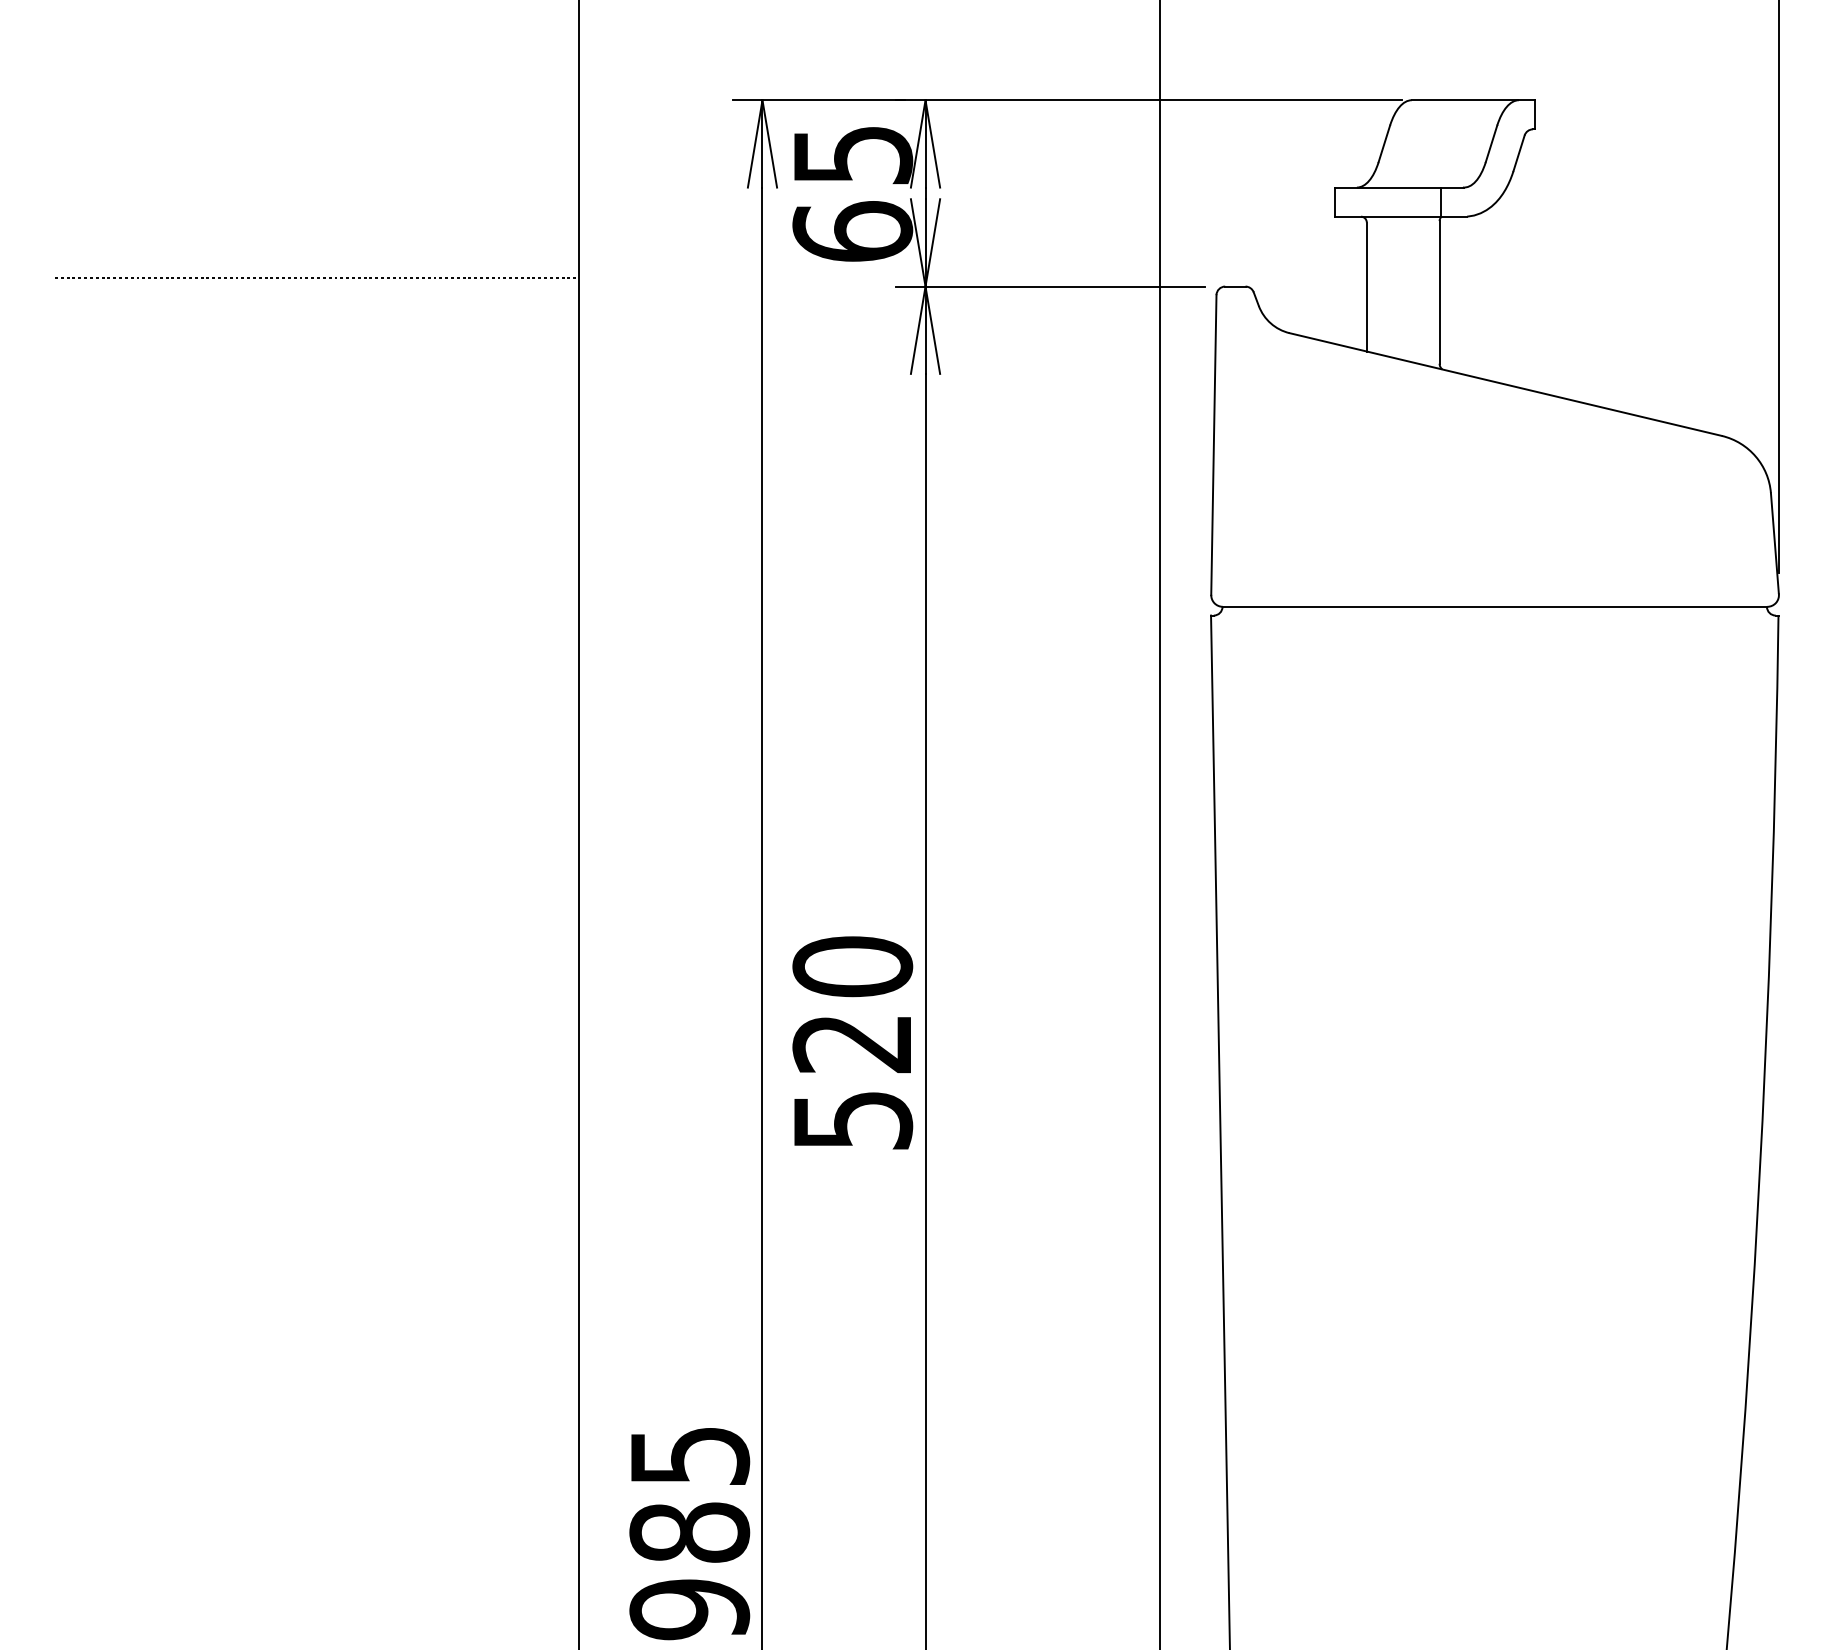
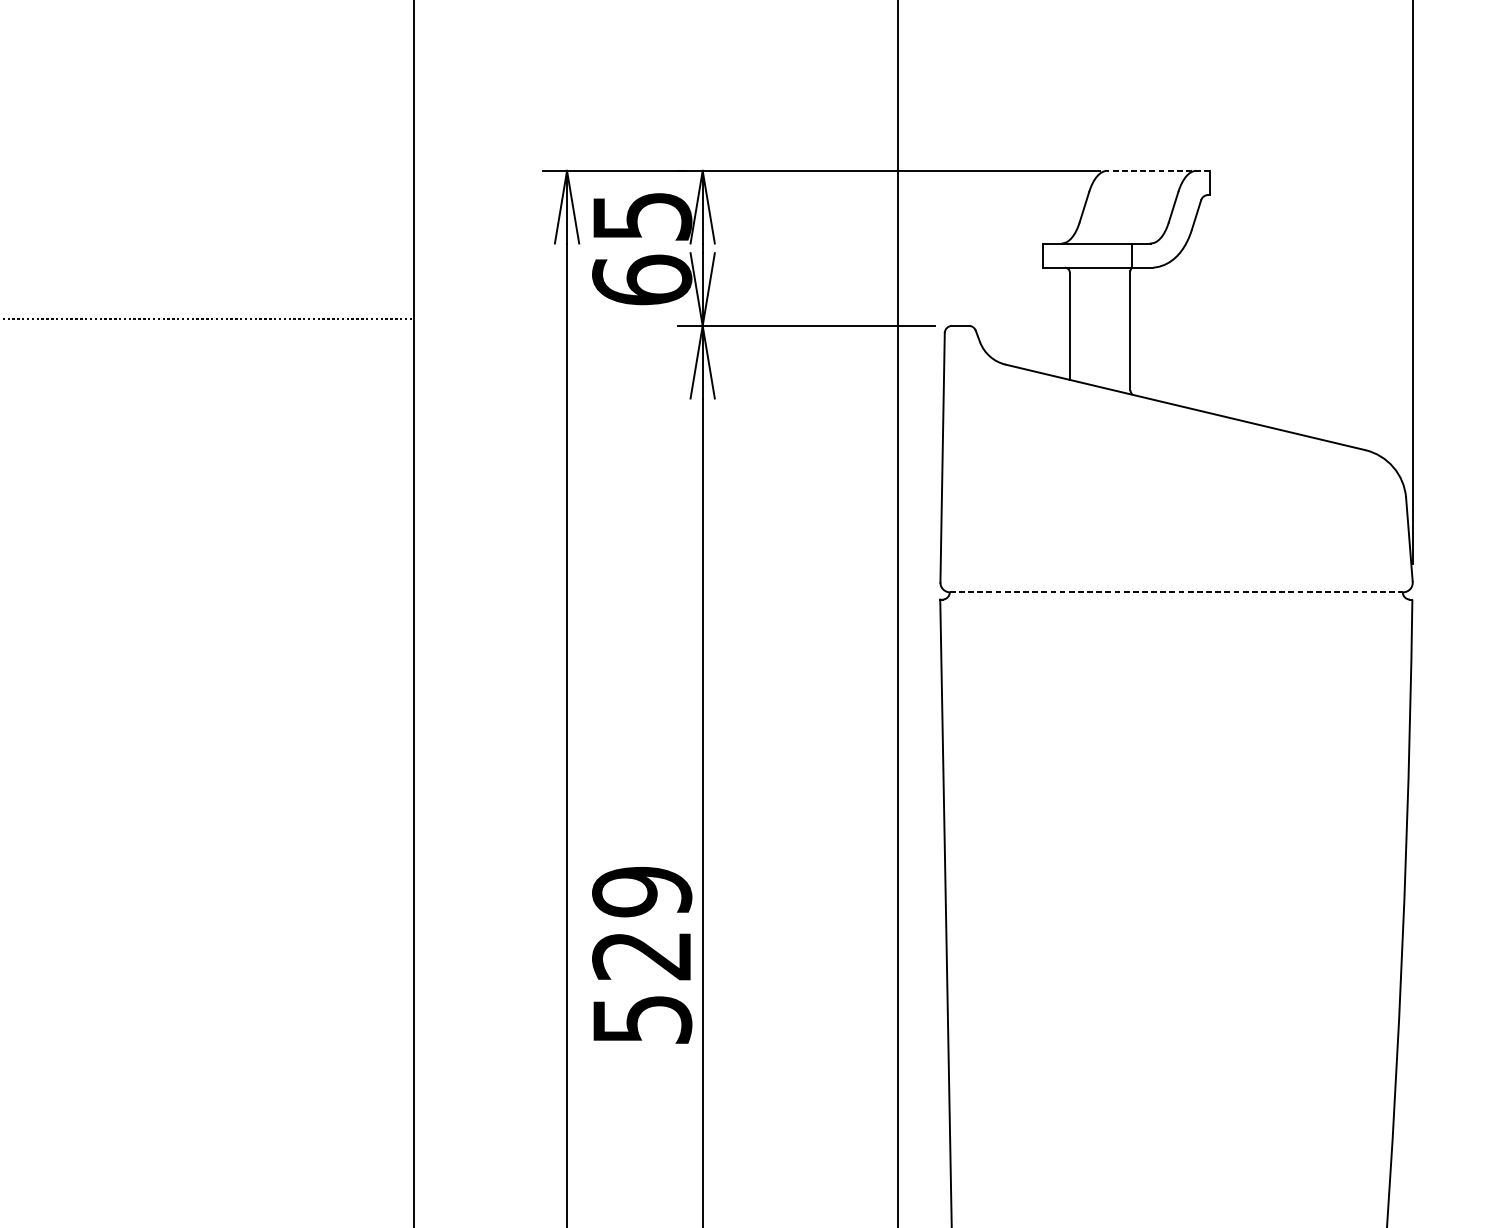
line: (1473, 100) -> (1158, 171), solid -> dashed
line: (1495, 606) -> (1176, 592), solid -> dashed
text: (852, 966) -> (641, 891), 520 -> 529

